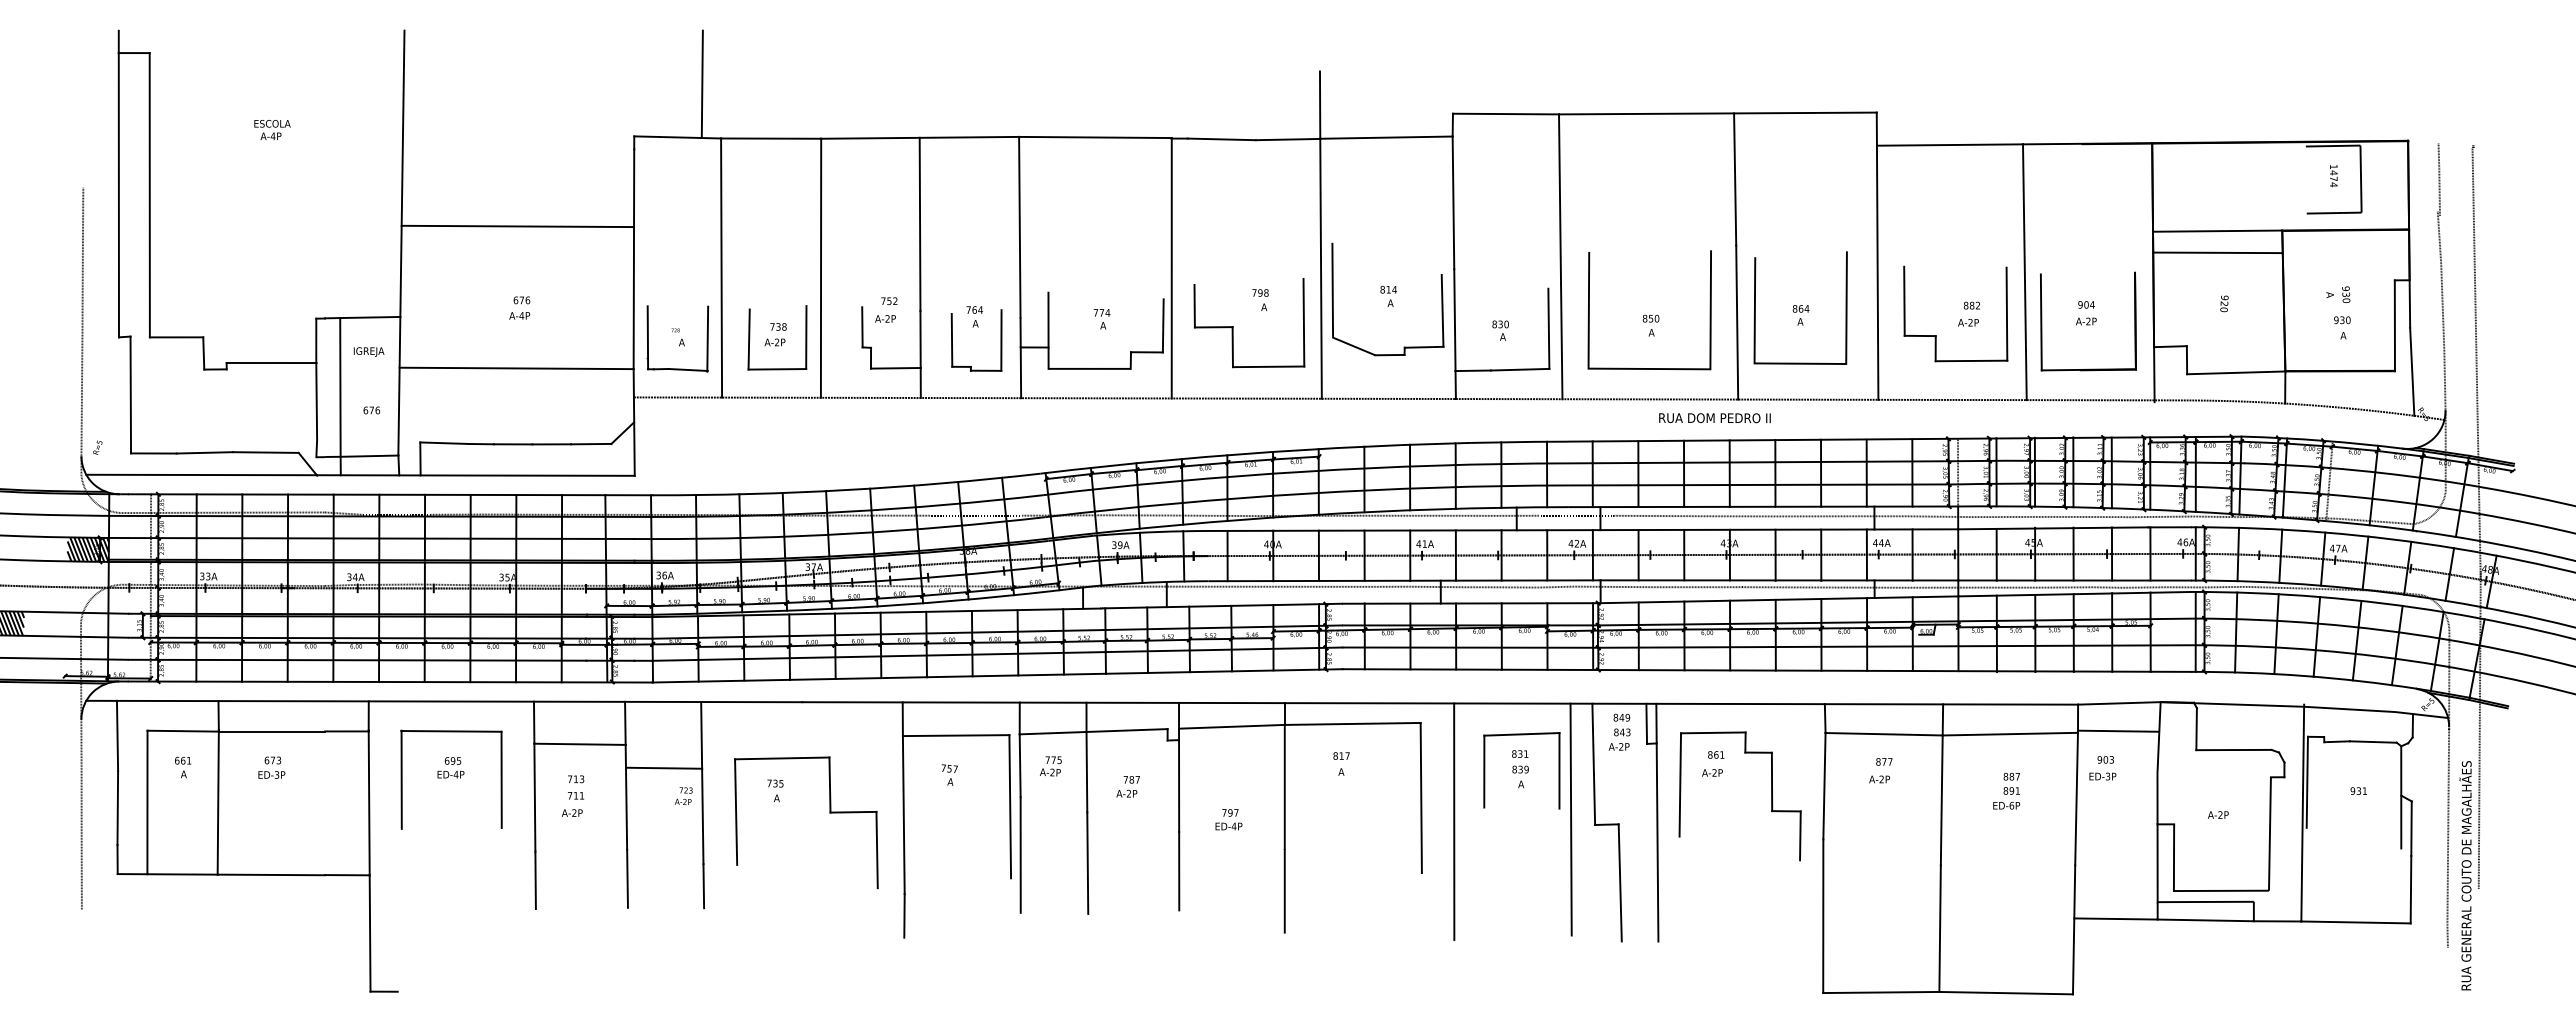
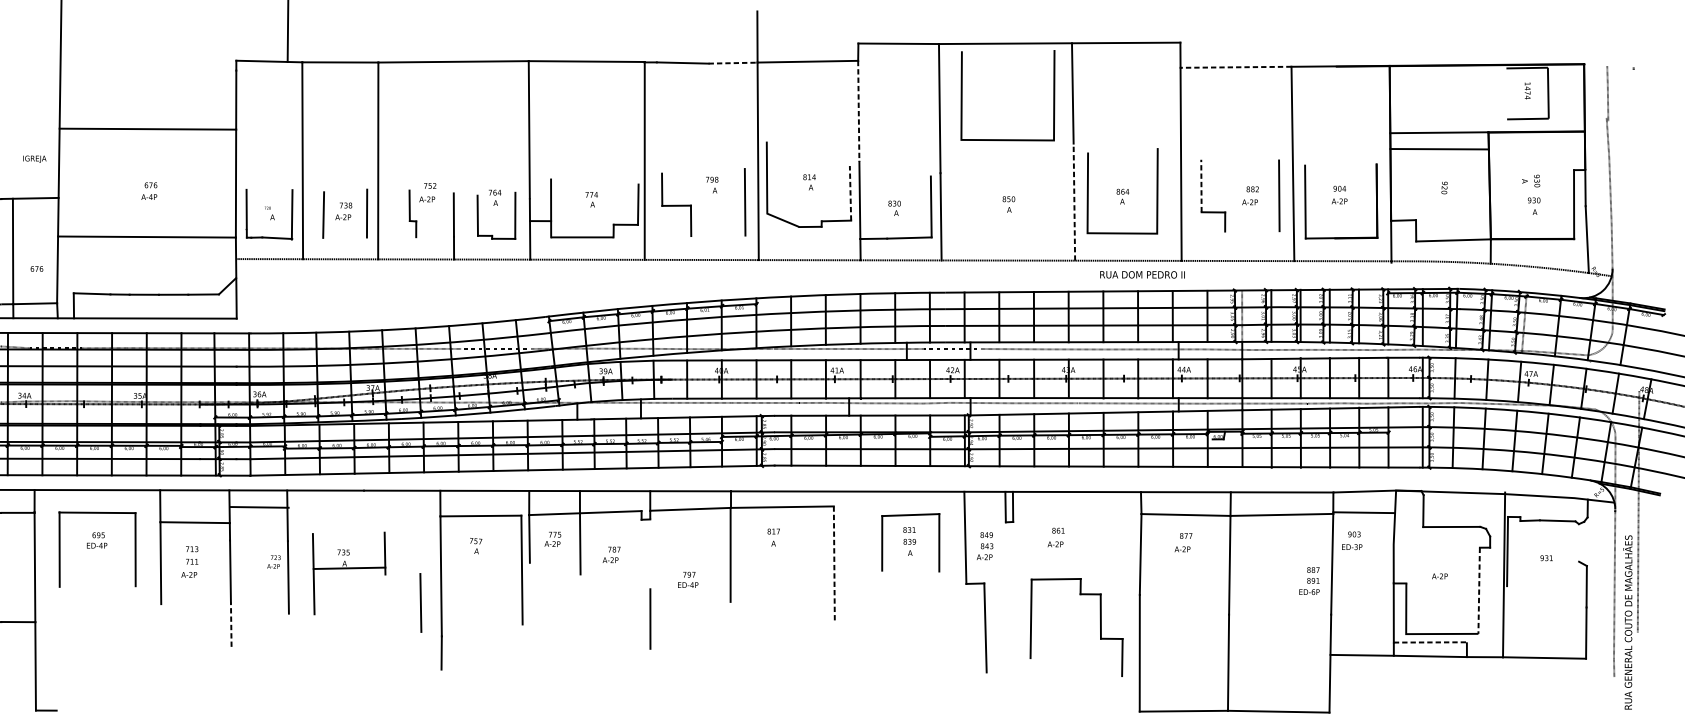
line: (1288, 139) -> (733, 63), solid -> dashed
line: (1949, 145) -> (1235, 67), solid -> dashed
line: (1453, 203) -> (858, 111), solid -> dashed
line: (919, 223) -> (453, 126), removed
line: (1904, 301) -> (1201, 186), solid -> dashed
line: (1442, 310) -> (850, 193), solid -> dashed
line: (1737, 322) -> (1074, 202), solid -> dashed
text: (368, 351) -> (34, 158), moved
line: (1971, 360) -> (1252, 231), removed
line: (2476, 363) -> (1636, 233), removed
line: (1268, 366) -> (718, 235), removed
line: (895, 367) -> (434, 236), removed
line: (1649, 368) -> (1007, 139), moved
line: (777, 369) -> (345, 237), removed
text: (1714, 418) -> (1142, 275), moved
text: (1619, 731) -> (984, 545), moved
line: (782, 758) -> (349, 568), moved
line: (663, 767) -> (259, 506), moved
line: (1179, 785) -> (650, 553), removed
text: (2006, 790) -> (1309, 580), moved
part: (1771, 796) -> (1100, 627), moved
line: (2401, 797) -> (1579, 563), removed
line: (1421, 798) -> (834, 563), solid -> dashed
line: (853, 811) -> (402, 573), removed
line: (1570, 819) -> (947, 579), removed
line: (1454, 821) -> (859, 581), removed
line: (2269, 834) -> (1478, 591), solid -> dashed
line: (1657, 842) -> (1013, 597), removed
line: (1020, 854) -> (529, 606), removed
line: (1087, 862) -> (580, 612), removed
line: (627, 878) -> (231, 624), solid -> dashed
line: (535, 880) -> (161, 626), removed
line: (703, 886) -> (288, 630), removed
line: (1284, 890) -> (730, 633), removed
line: (2206, 901) -> (1430, 642), solid -> dashed

